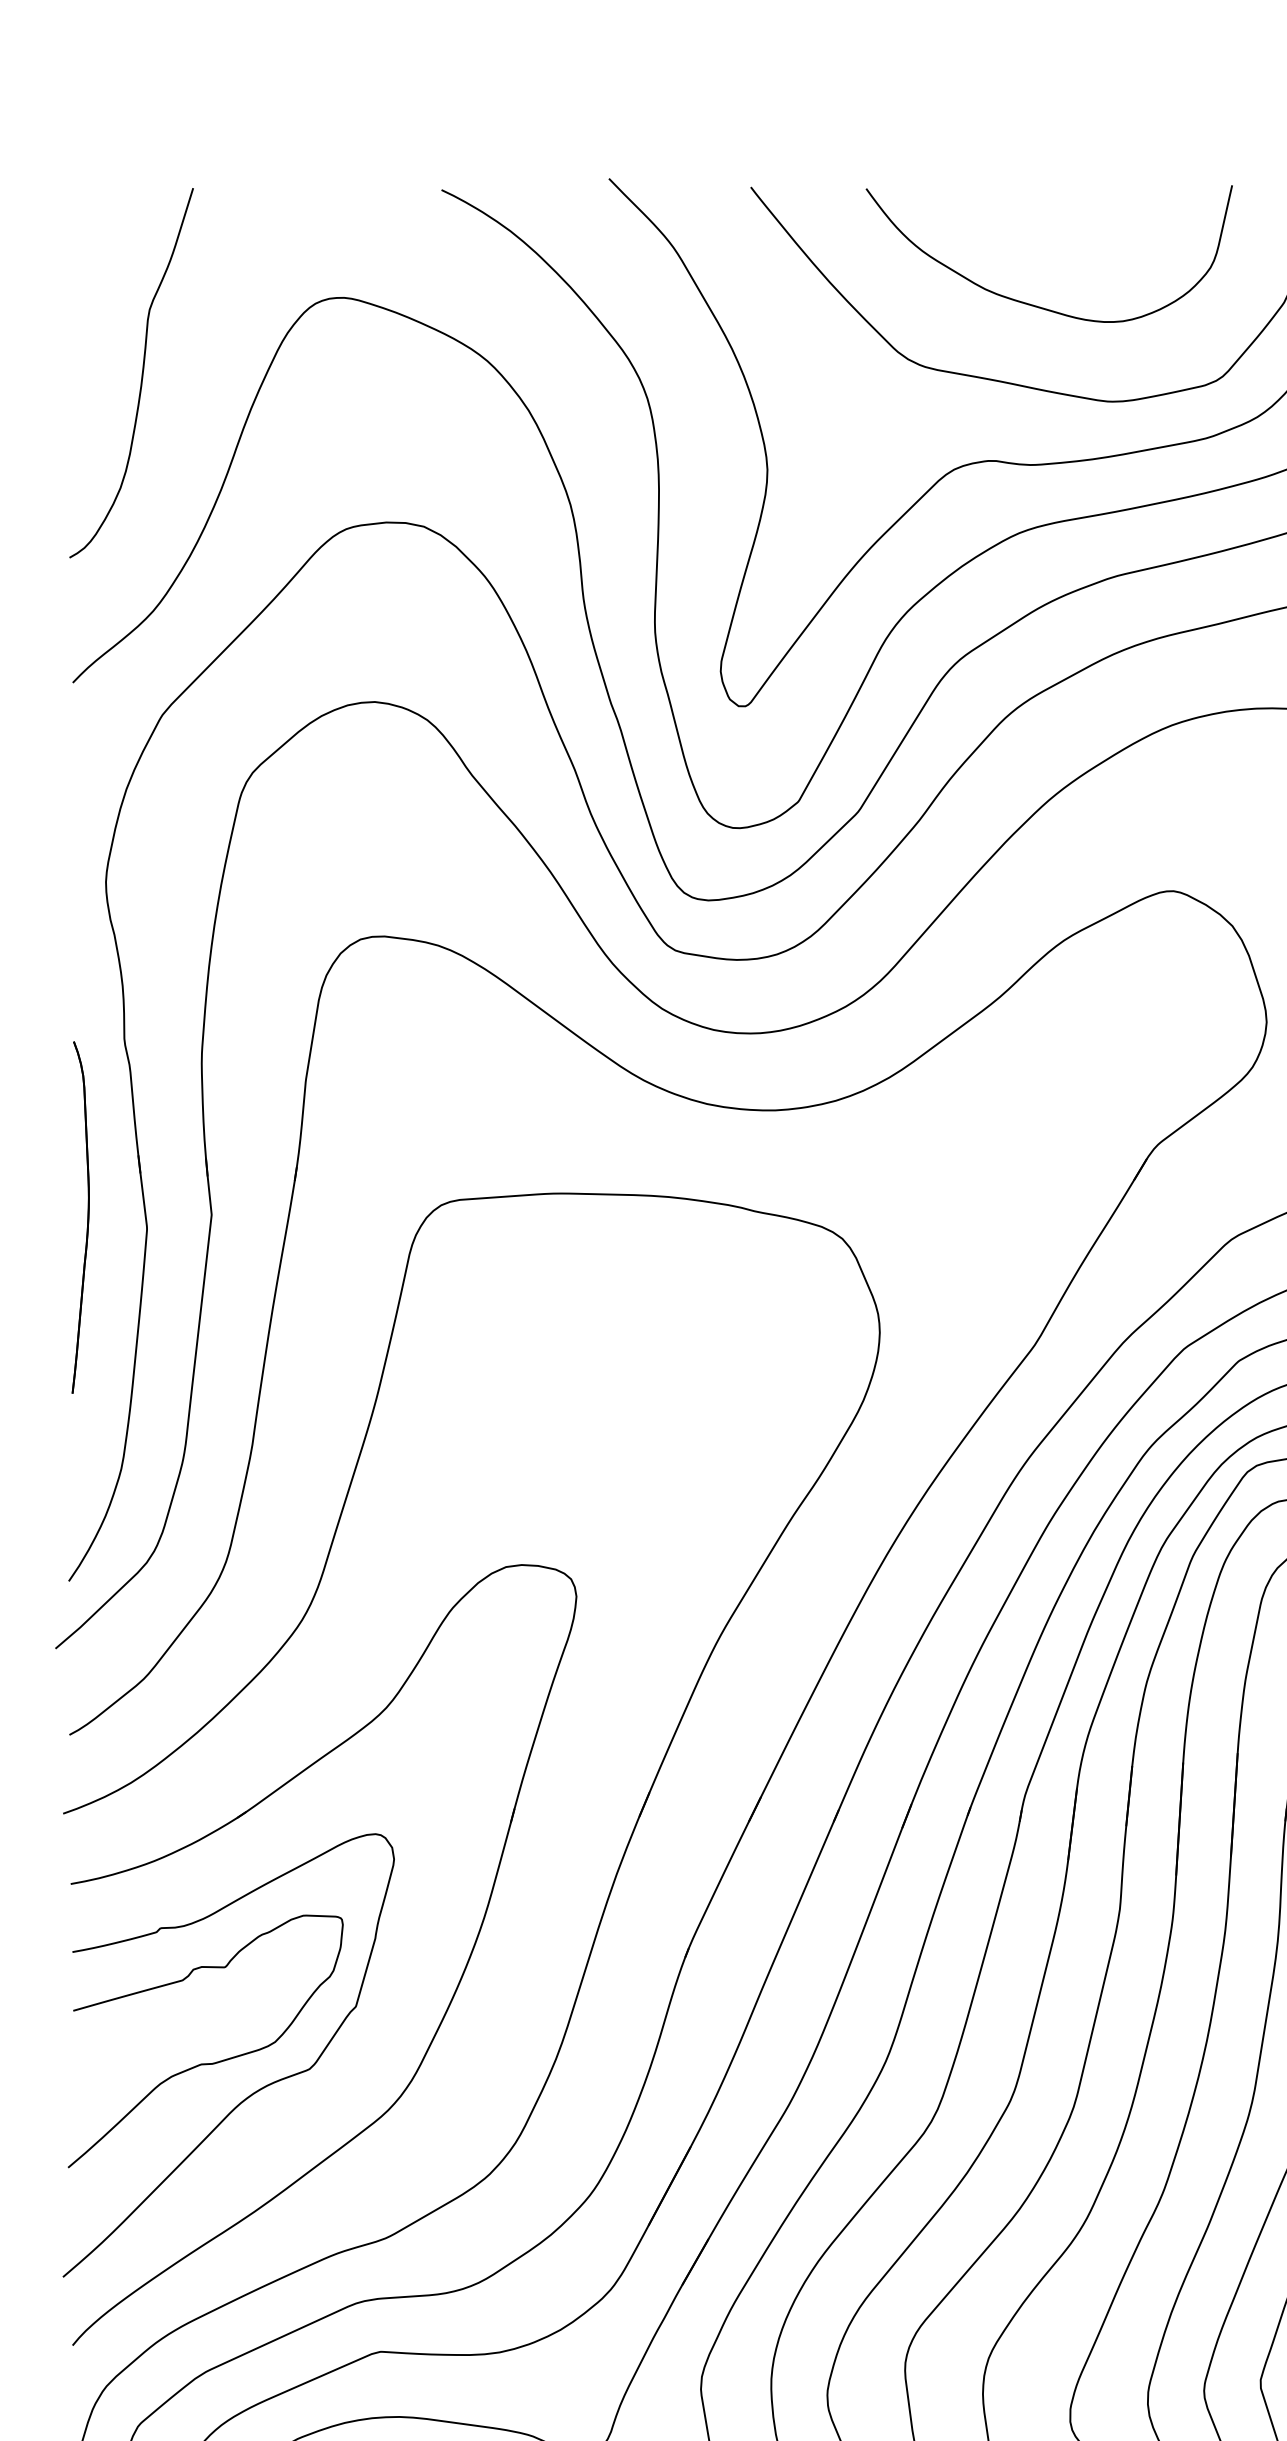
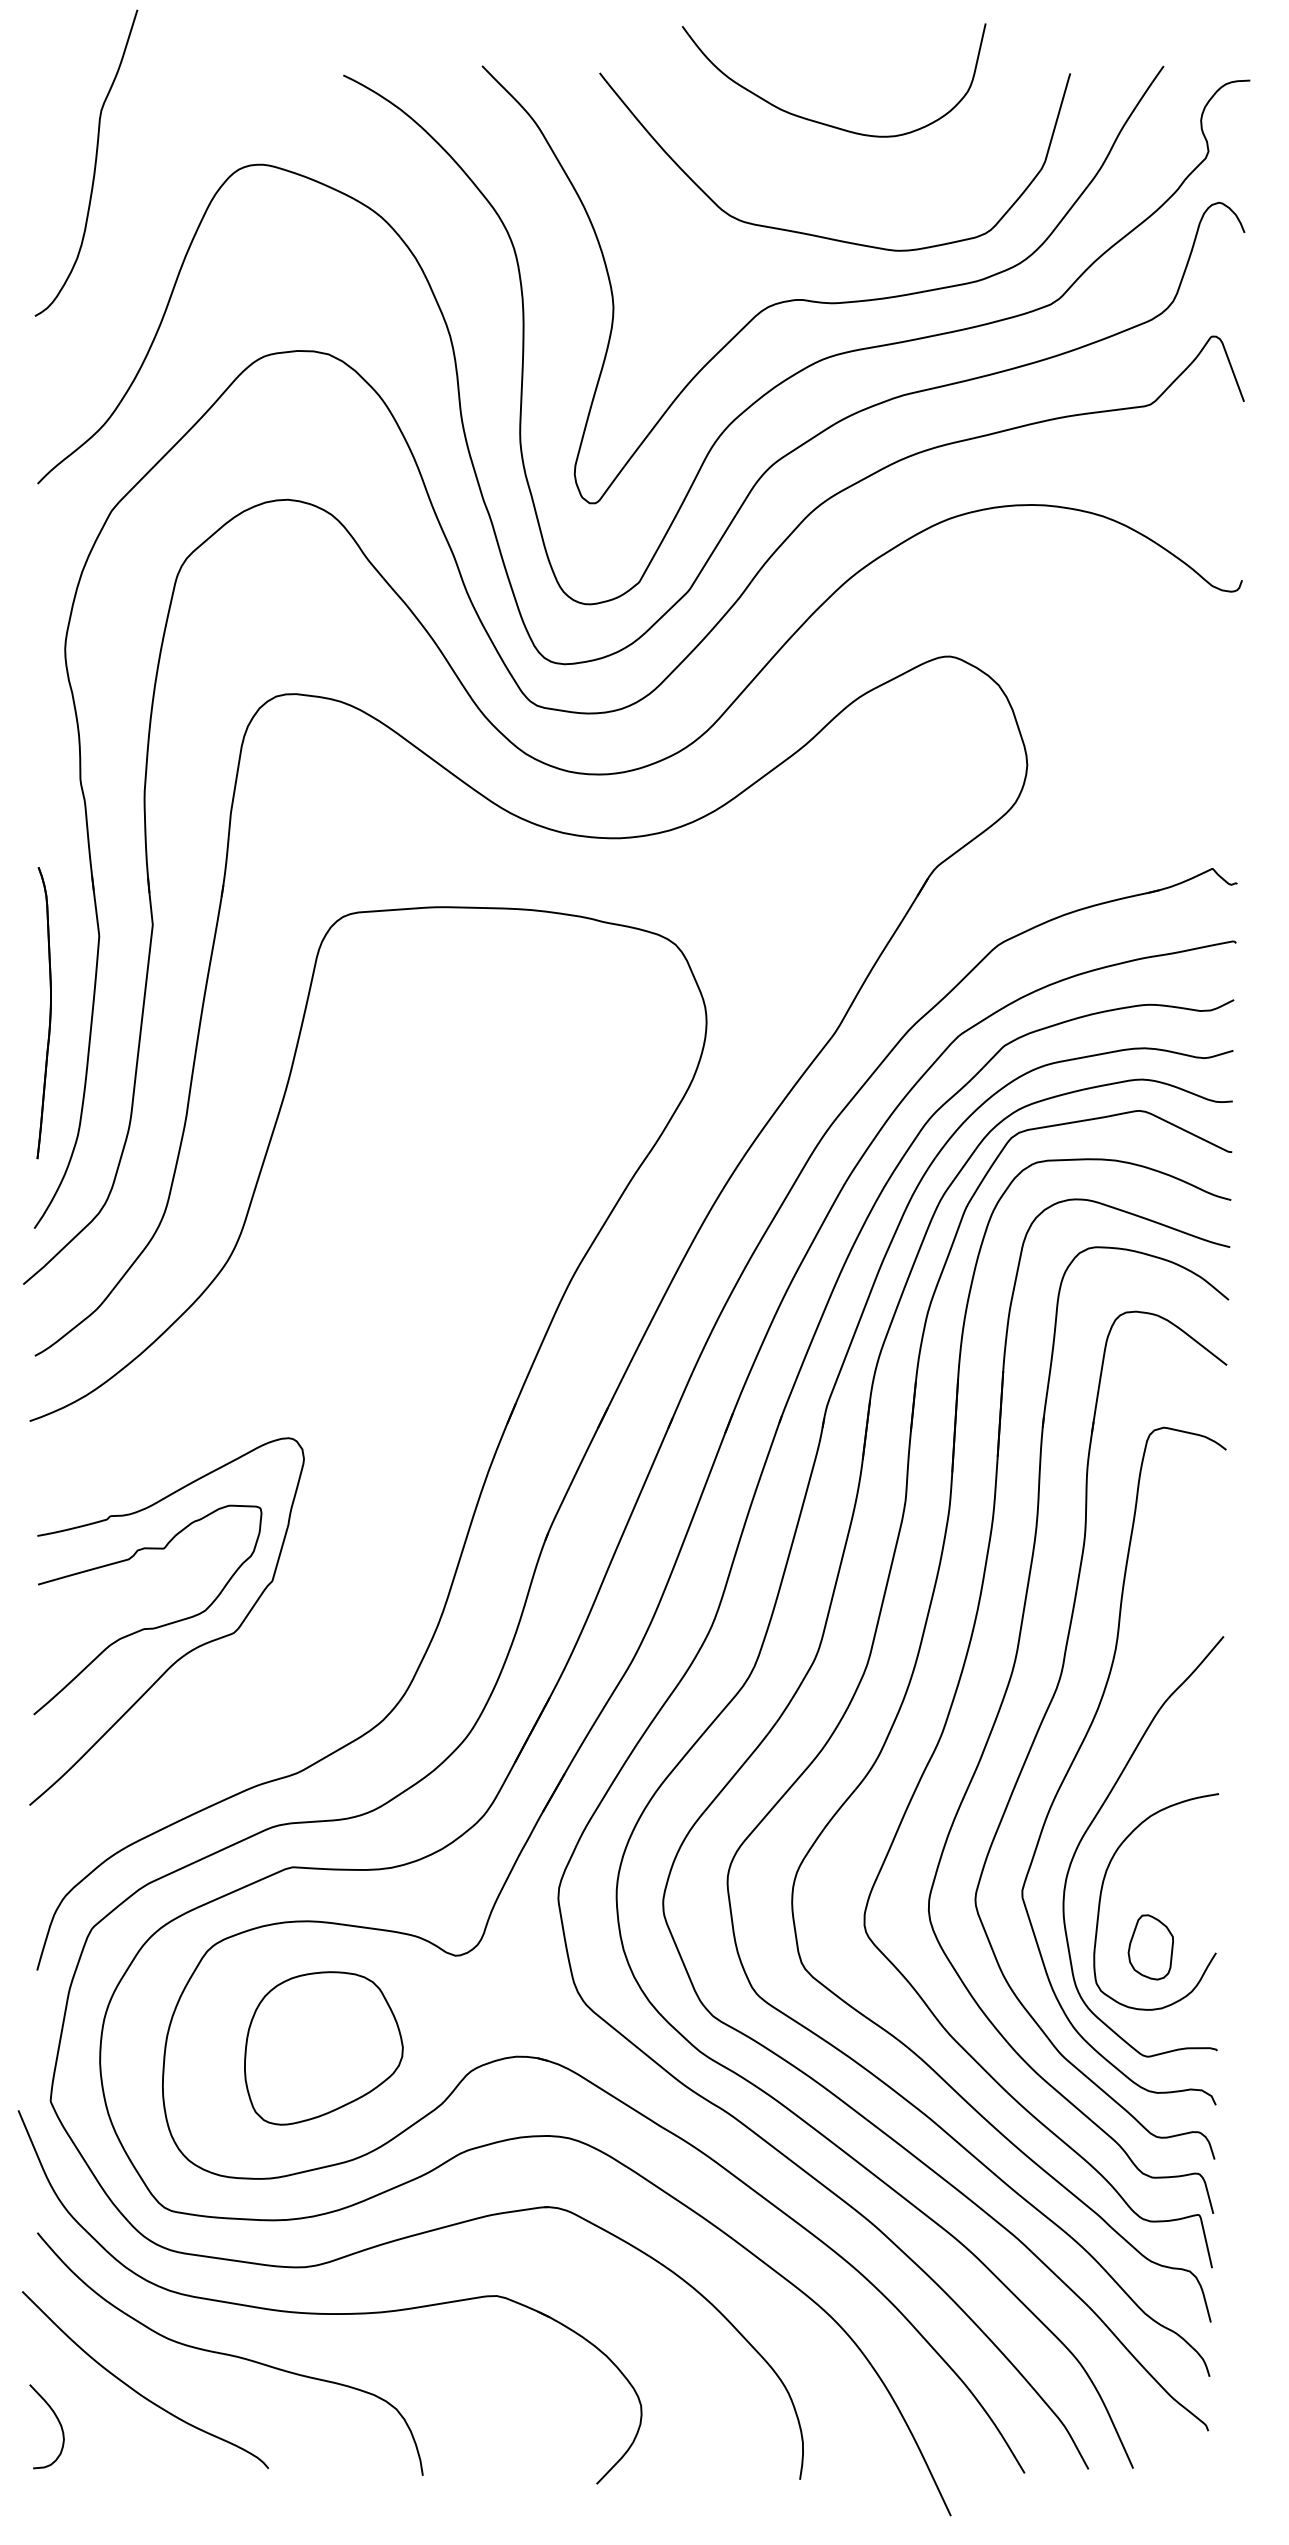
curve: (1031, 303) -> (819, 121), moved
curve: (141, 372) -> (94, 162), moved
part: (79, 1218) -> (43, 1013), moved
part: (442, 2015) -> (344, 1588), removed

